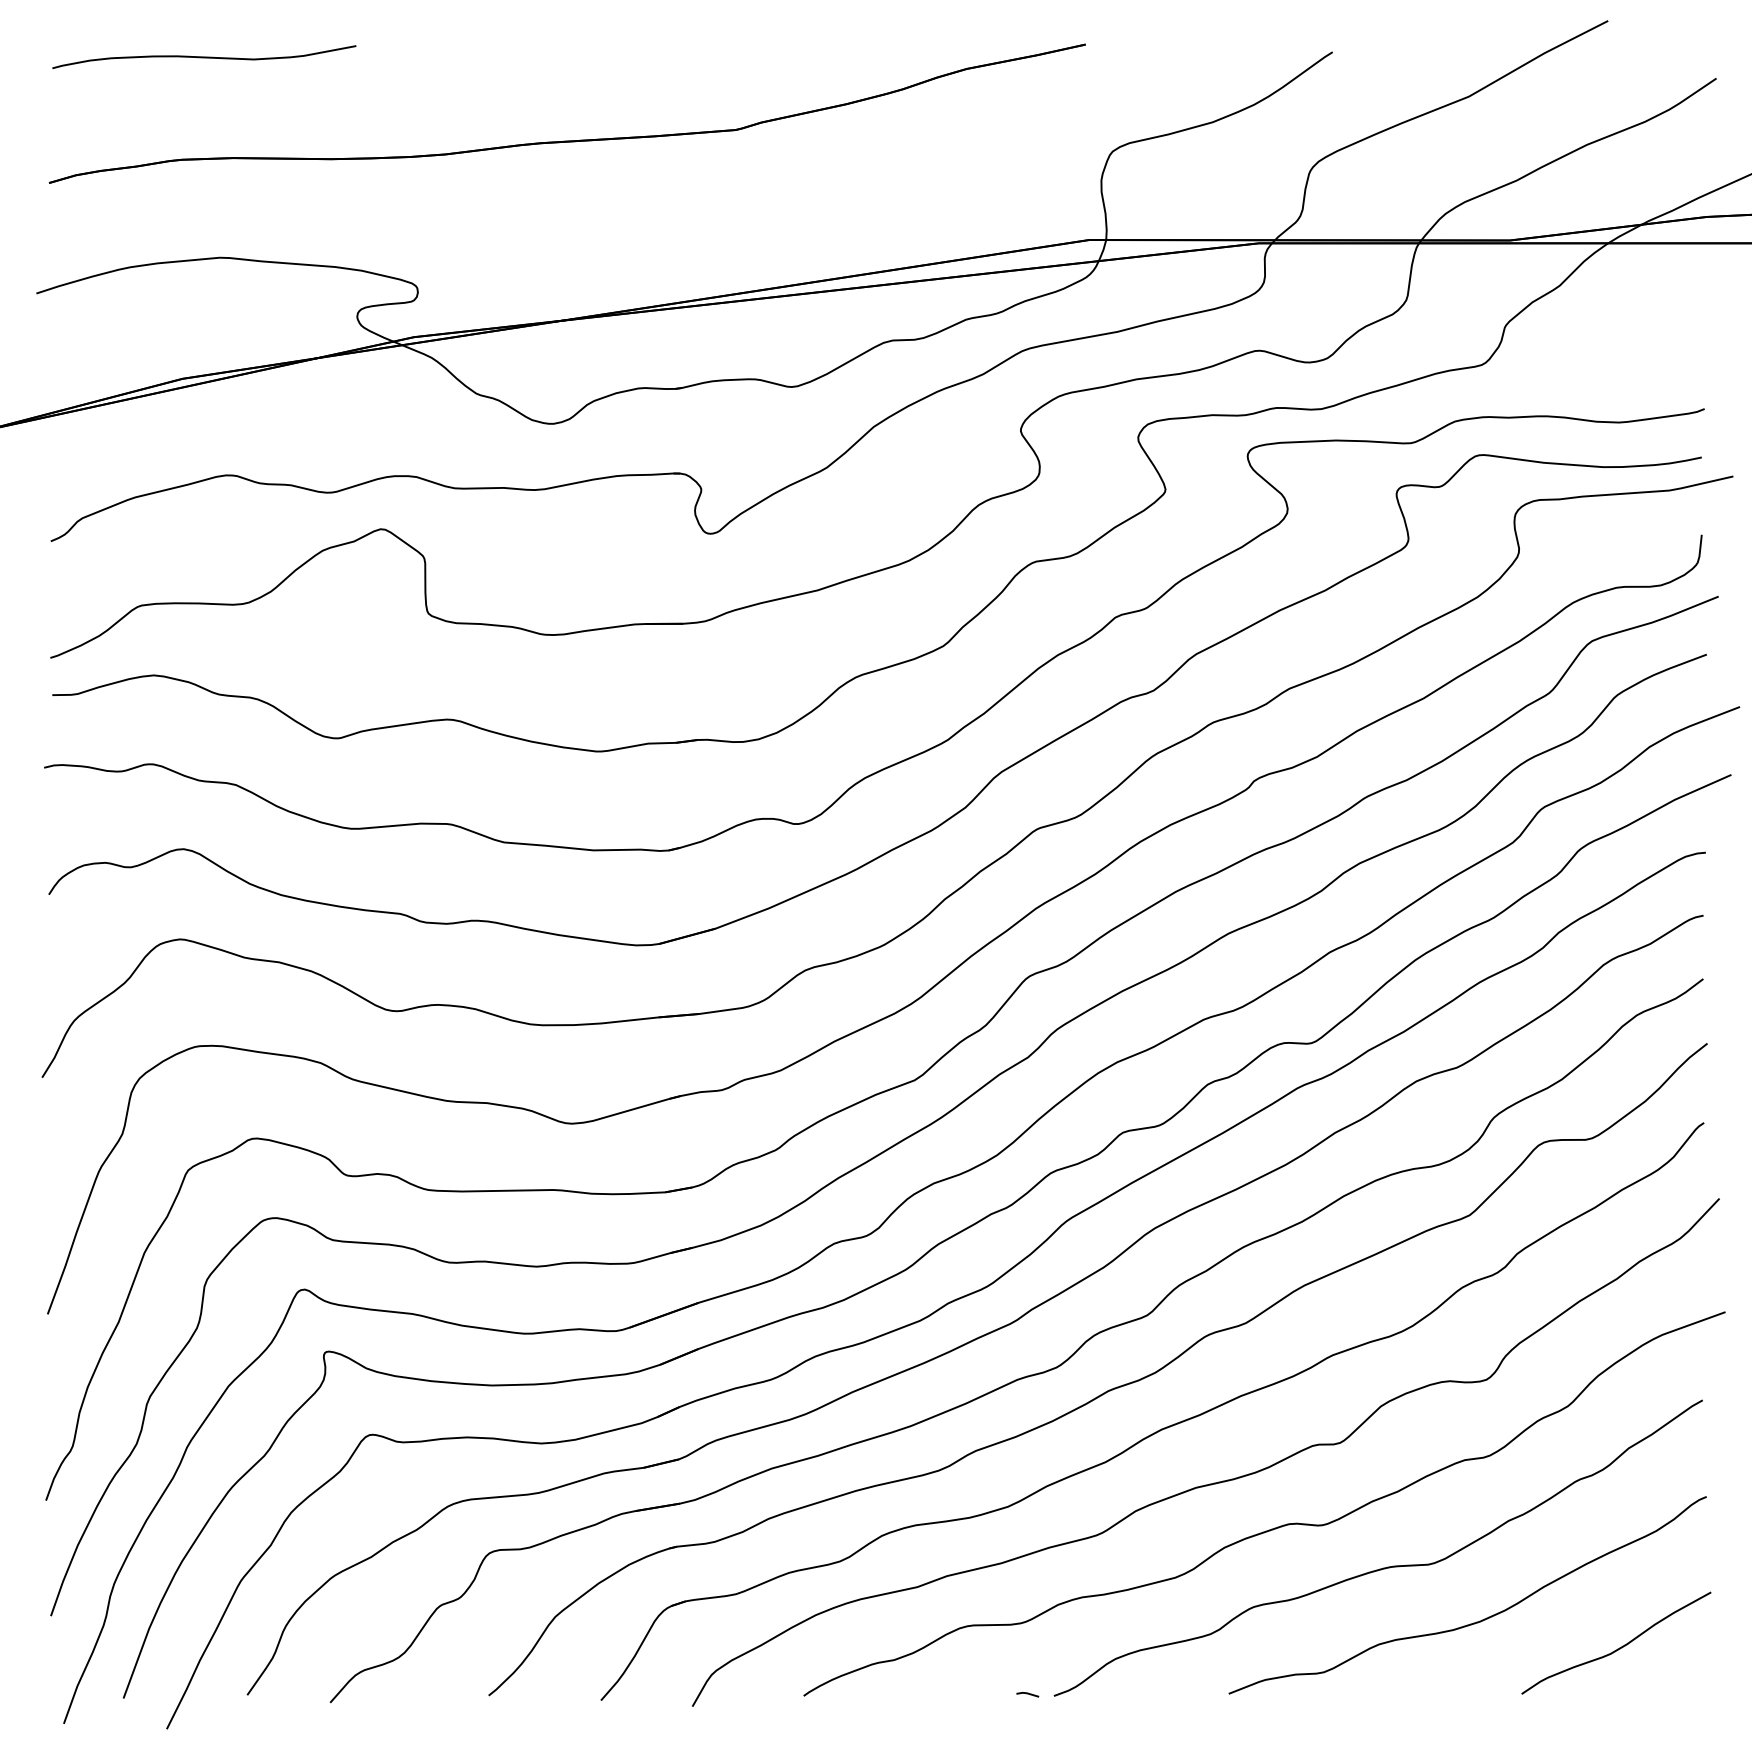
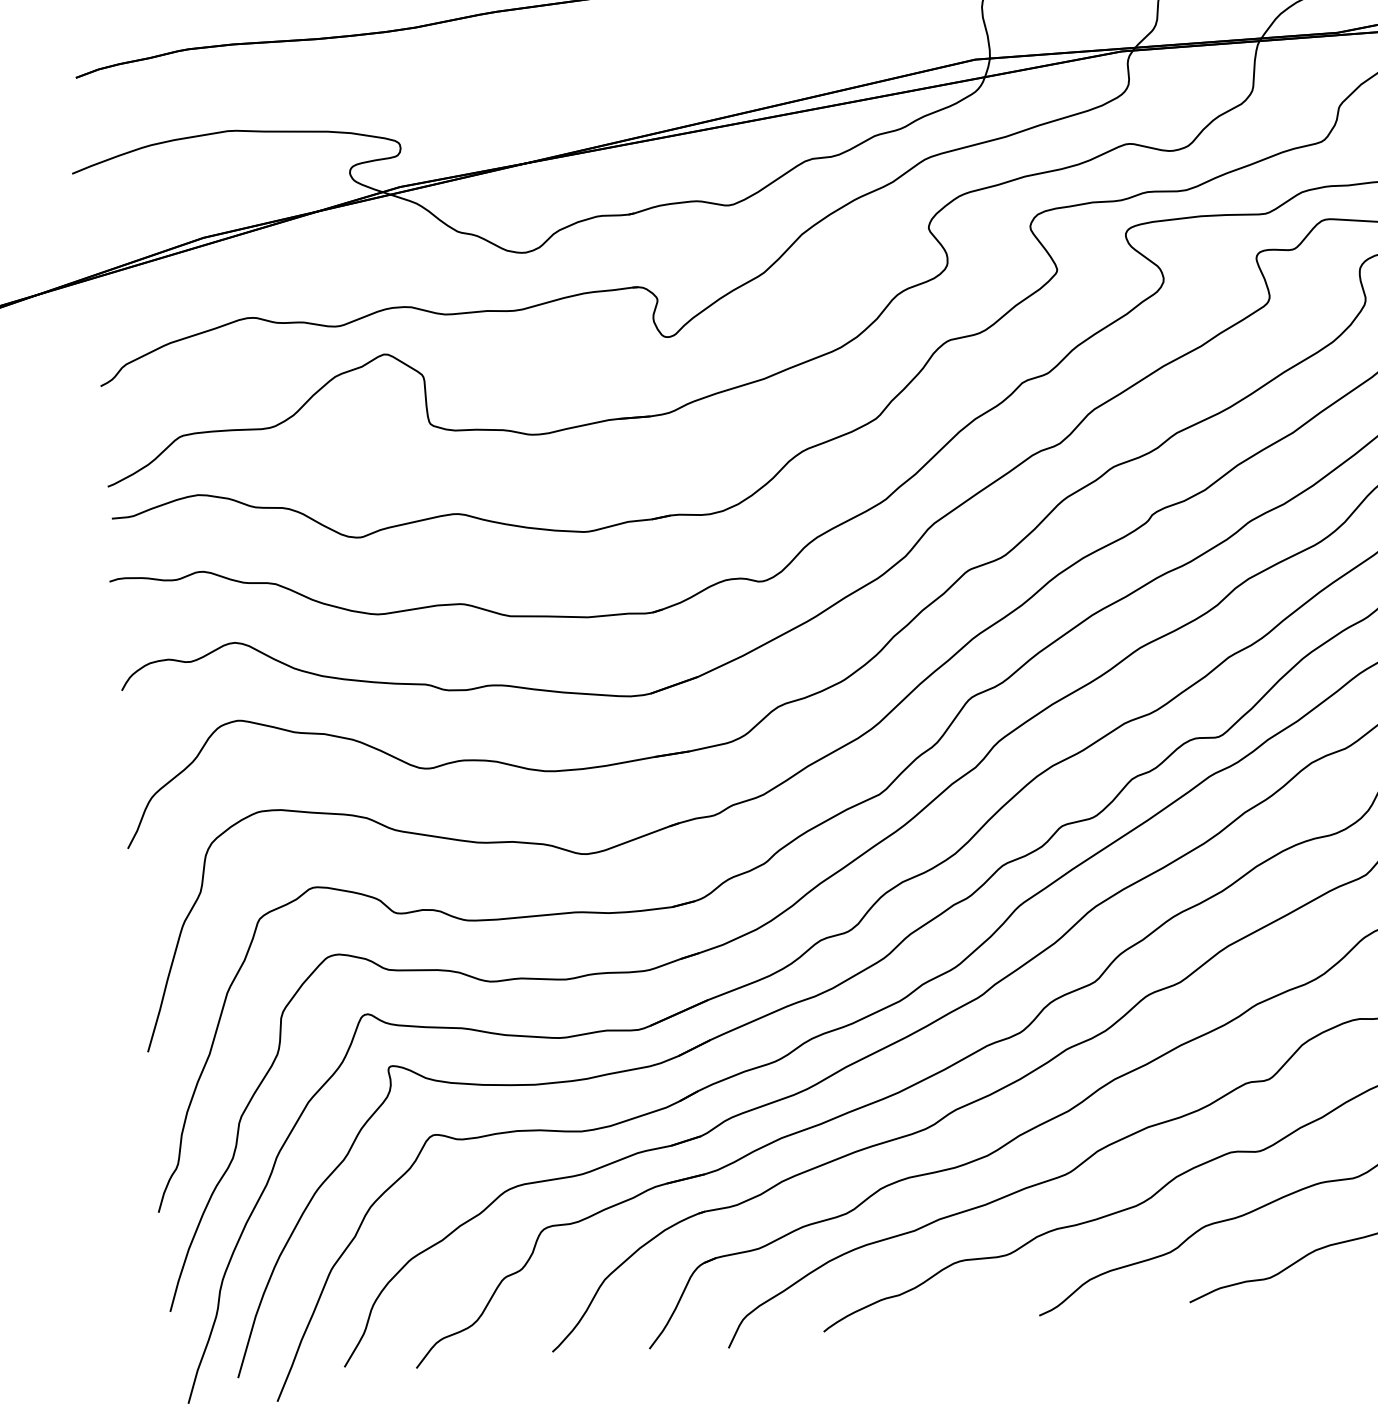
line: (1027, 1694) -> (1016, 1316), removed

